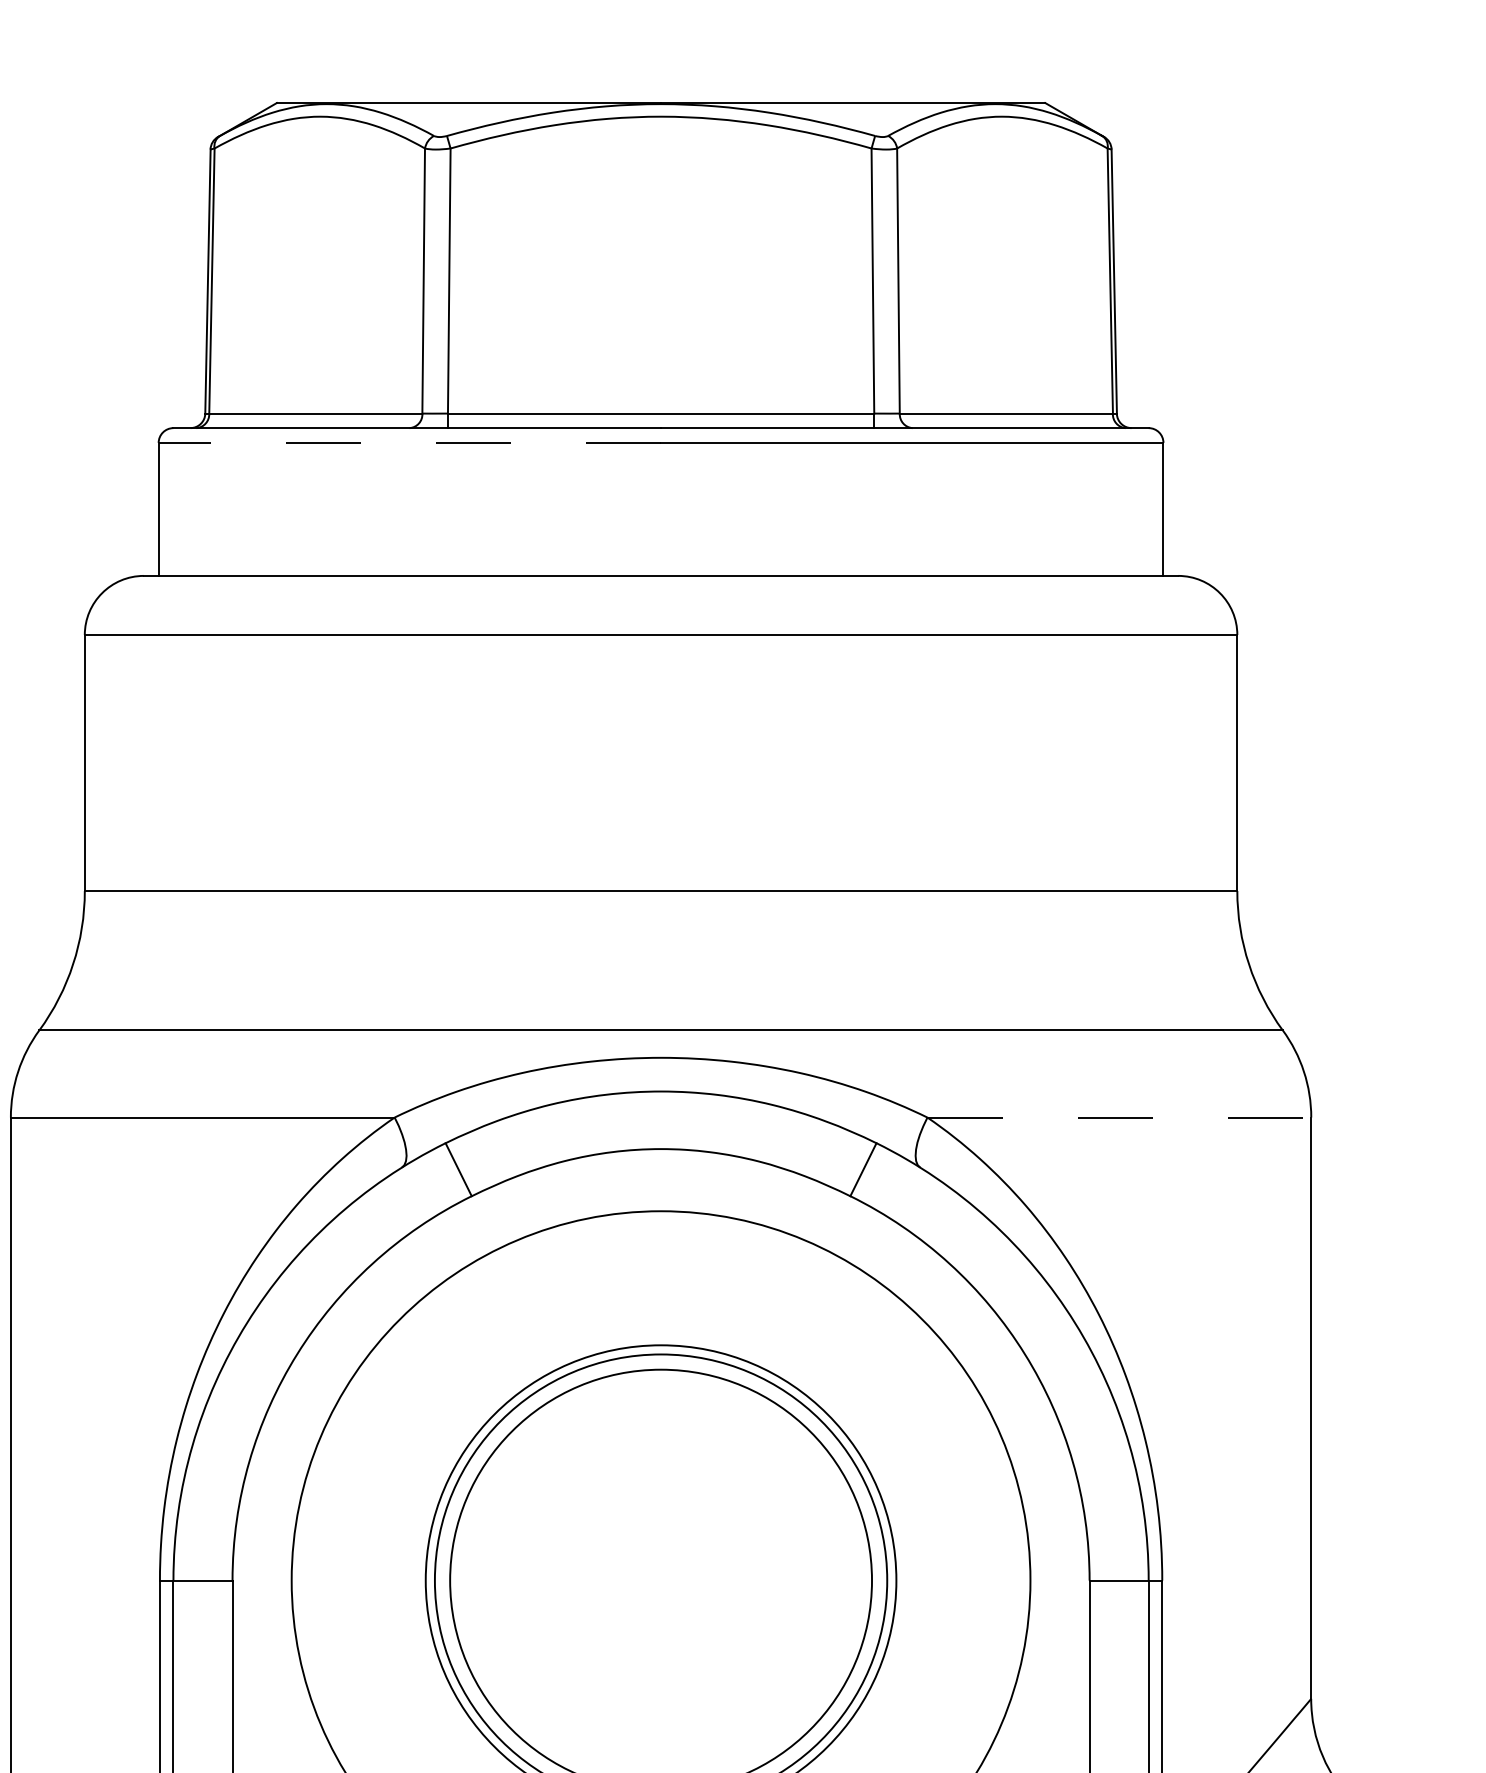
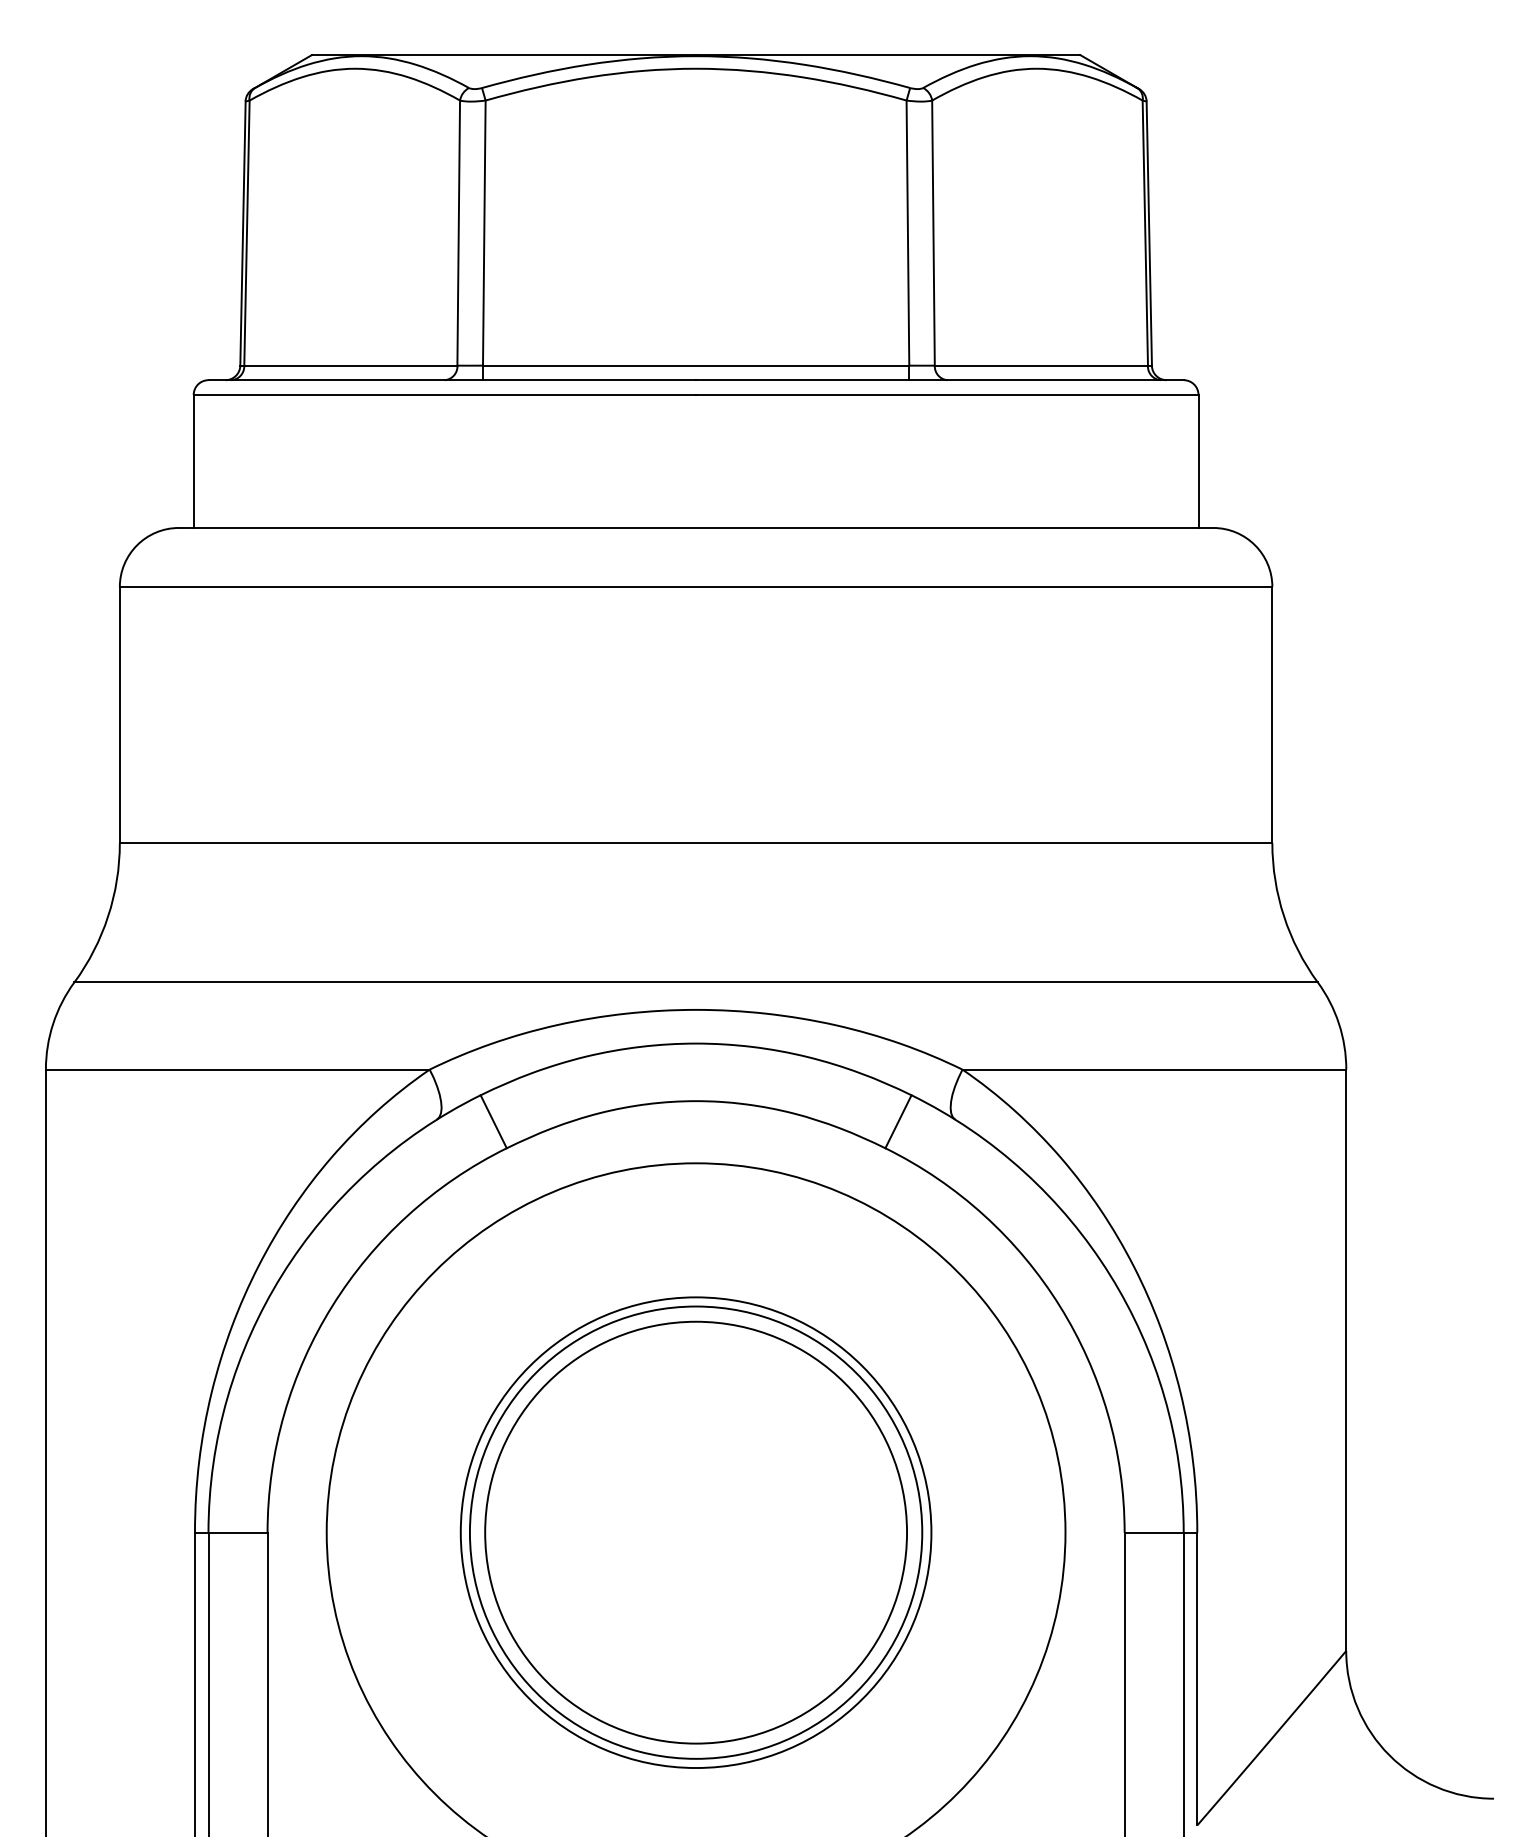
line: (409, 442) -> (444, 394), dashed -> solid
line: (1119, 1117) -> (1154, 1069), dashed -> solid

